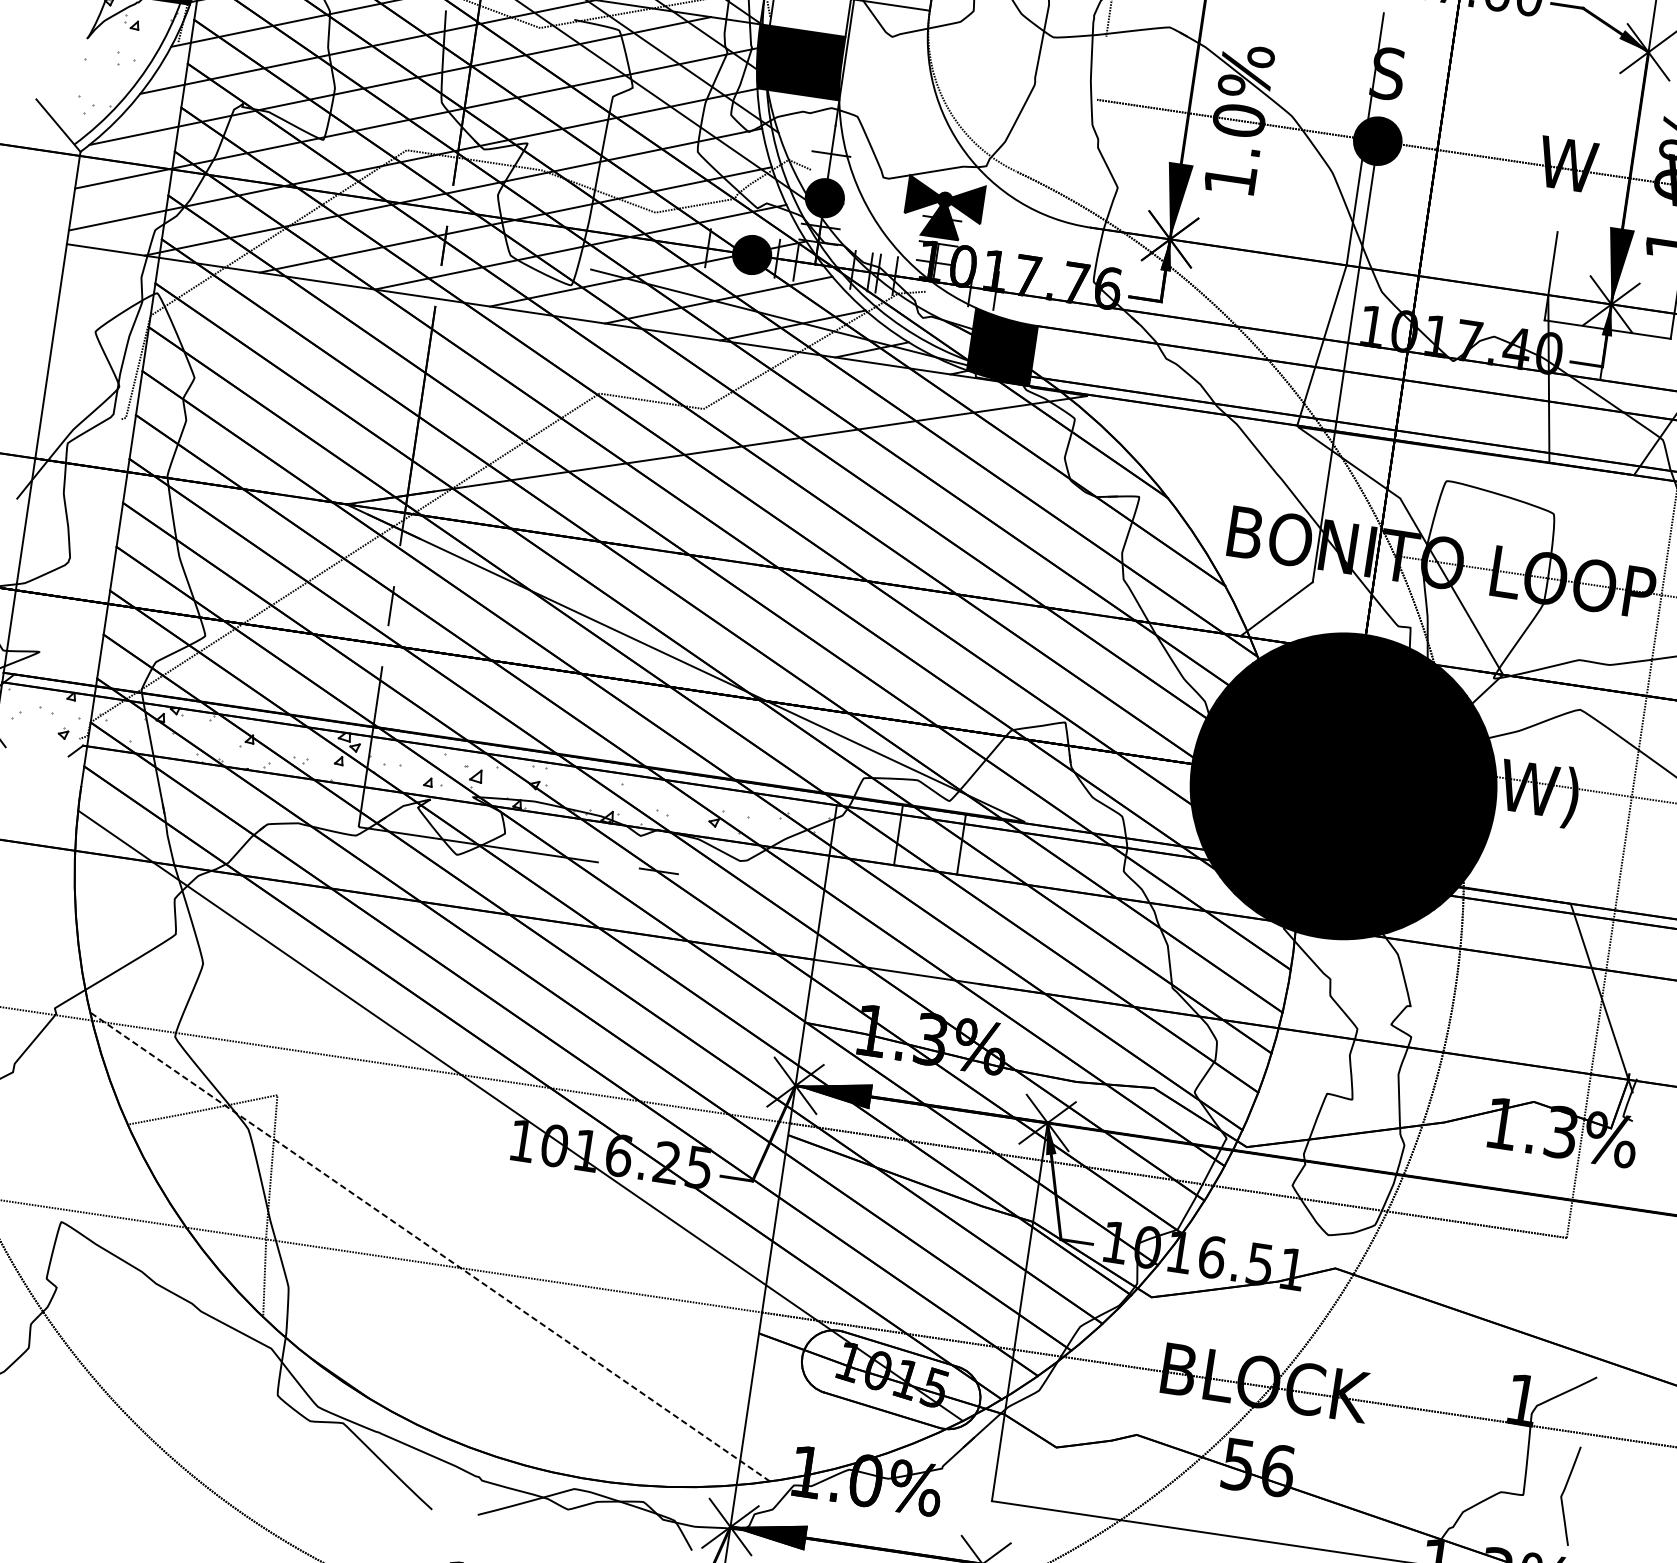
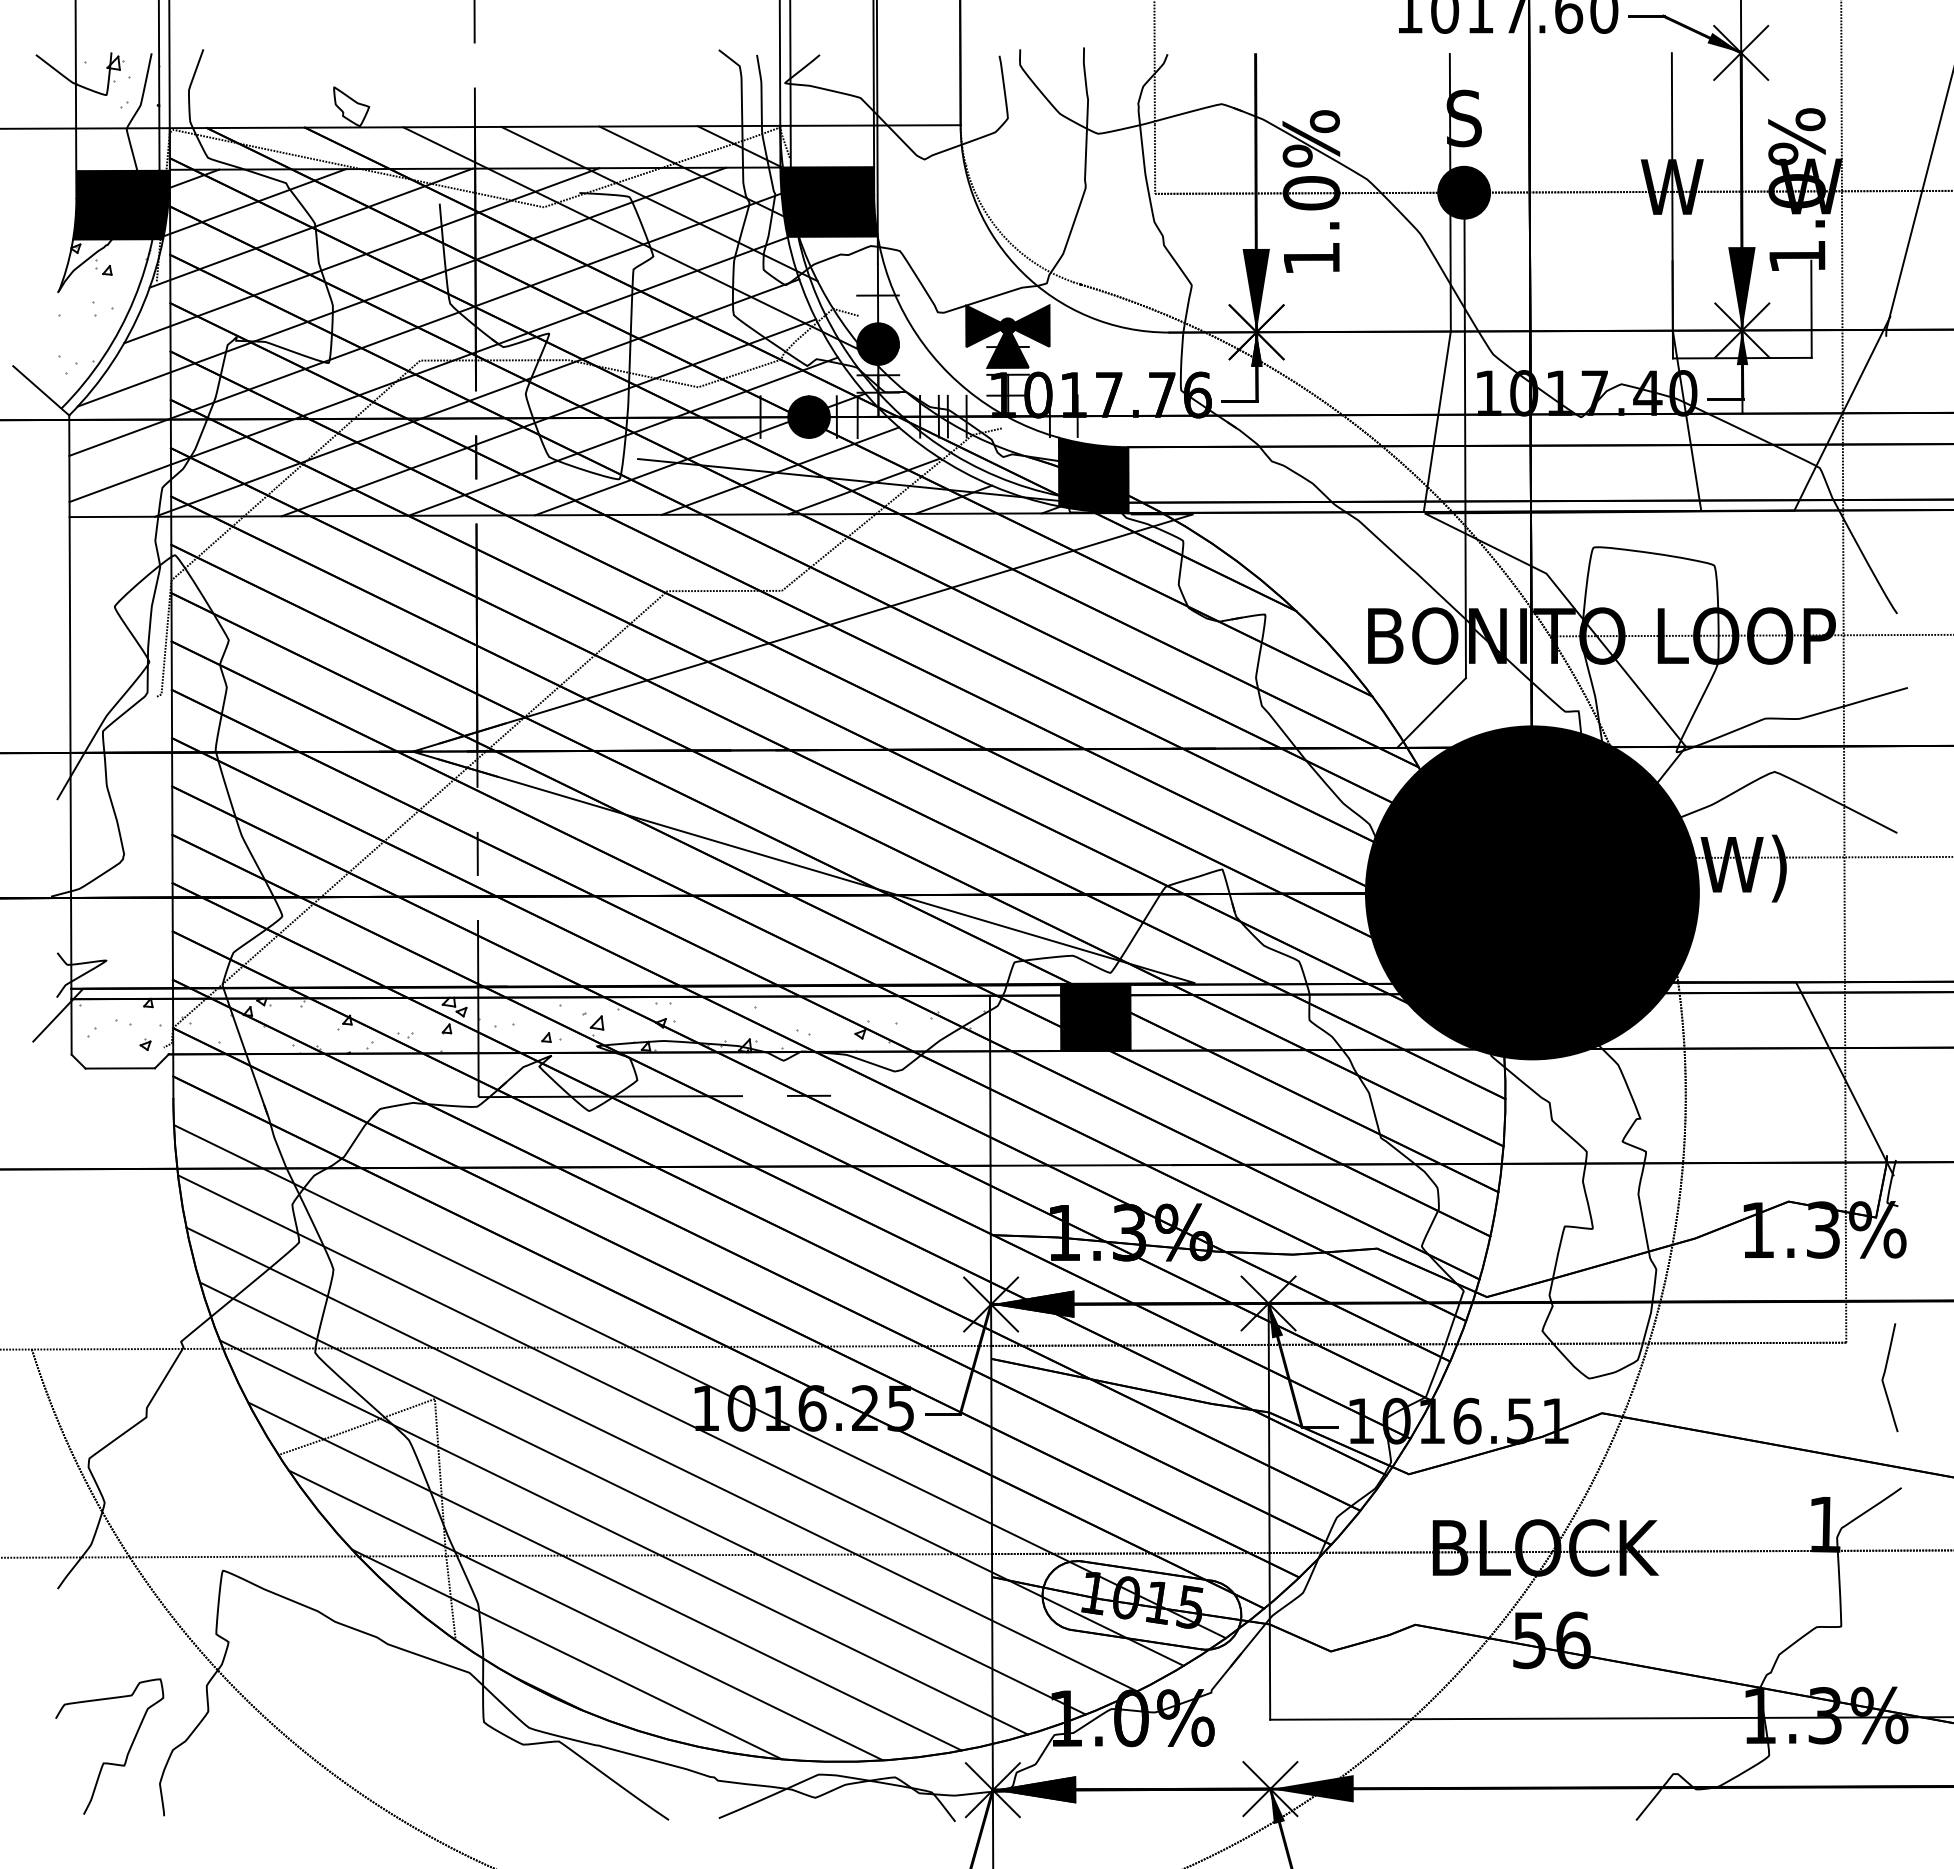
line: (1101, 67) -> (1154, 158), added
line: (1566, 168) -> (1671, 191), added
line: (36, 751) -> (119, 1068), added
fill: (929, 839) -> (1095, 1017), added
line: (497, 1148) -> (680, 1420), added
line: (474, 1181) -> (661, 1459), added
line: (452, 1214) -> (642, 1498), added
line: (429, 1246) -> (623, 1537), dashed -> solid
line: (407, 1279) -> (604, 1576), added
line: (384, 1312) -> (585, 1615), added
line: (361, 1345) -> (566, 1654), added
curve: (1563, 1494) -> (1884, 1377), moved

